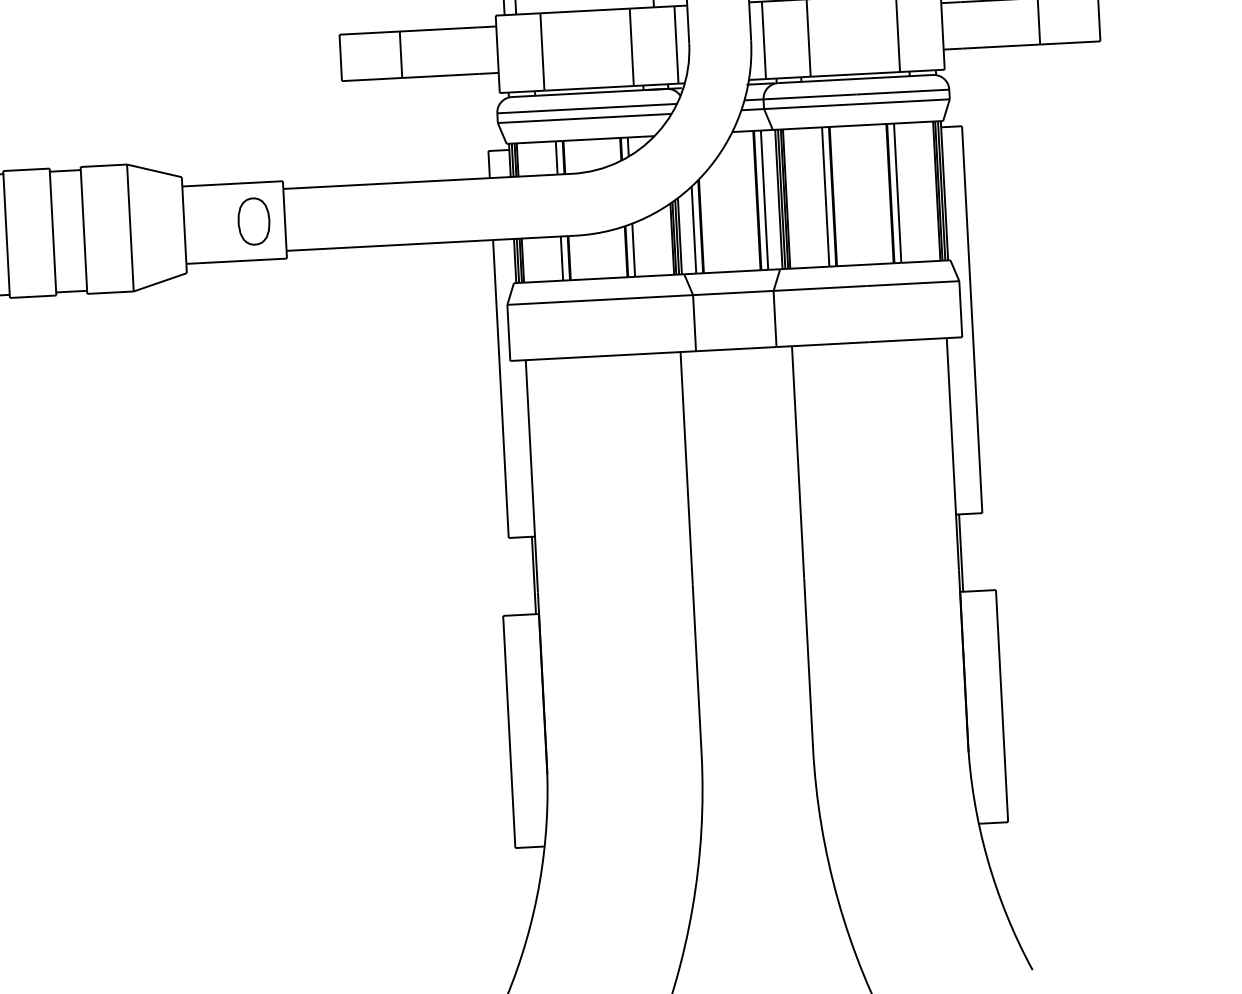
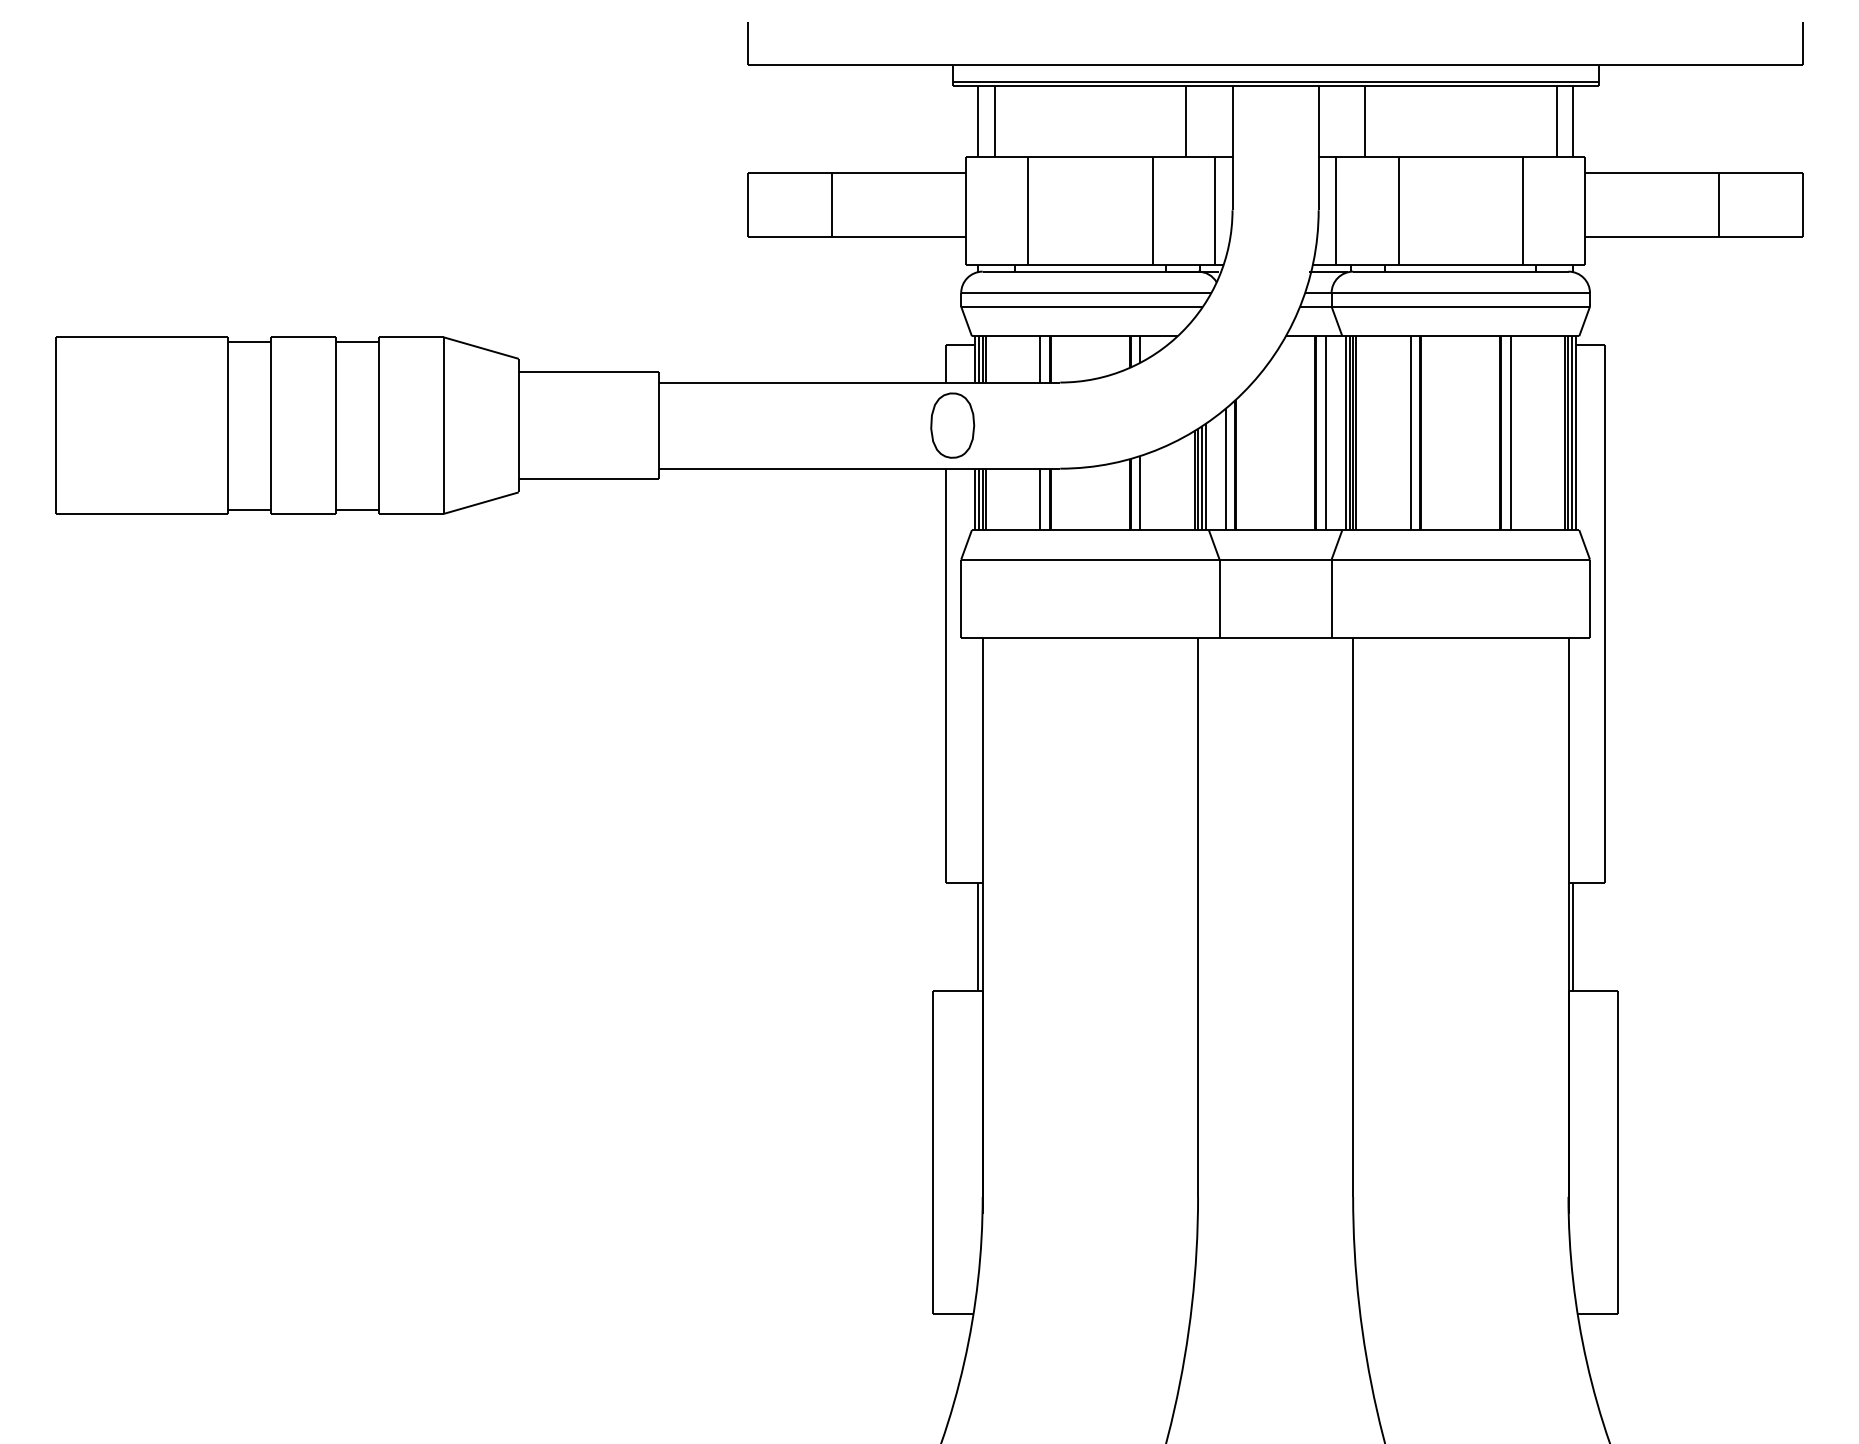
part: (253, 221) -> (952, 425), moved

